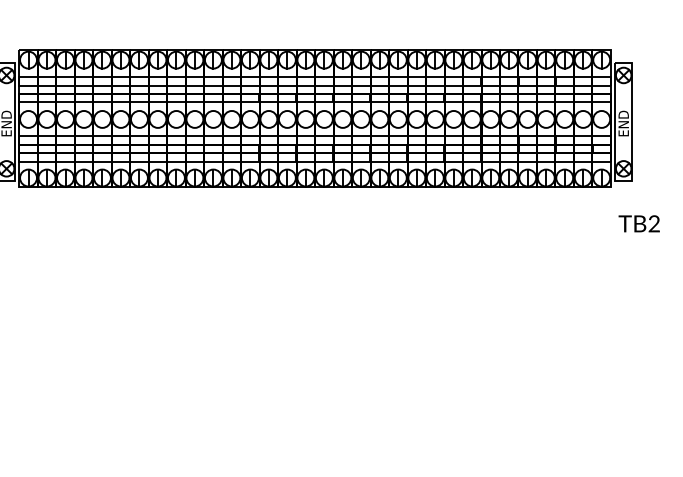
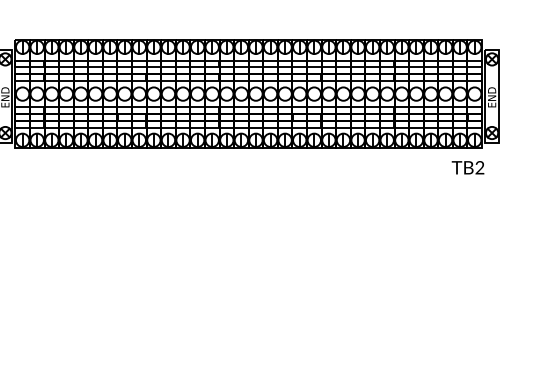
text: (638, 223) -> (467, 167), moved

